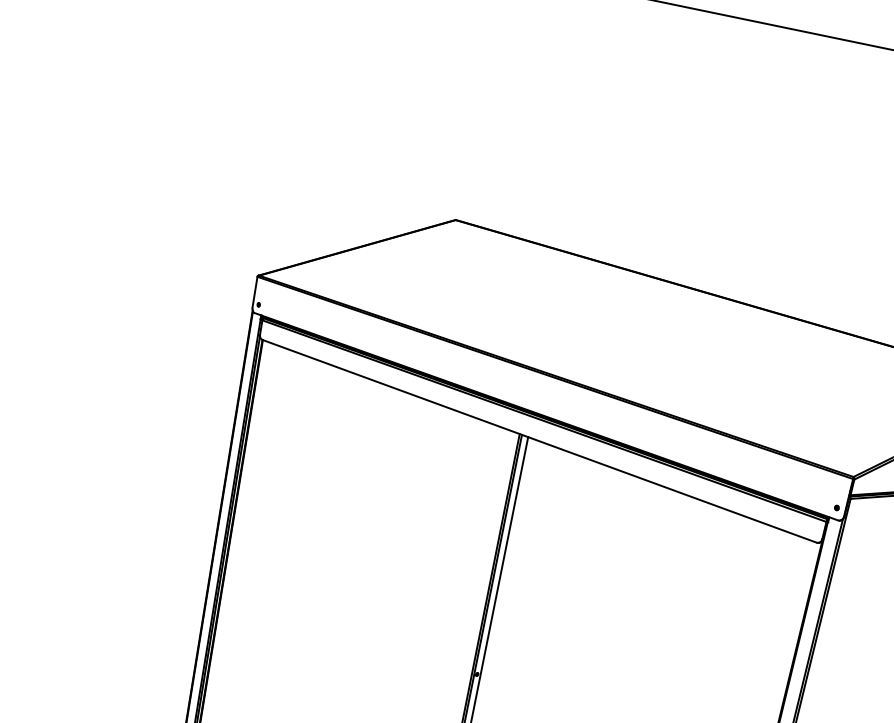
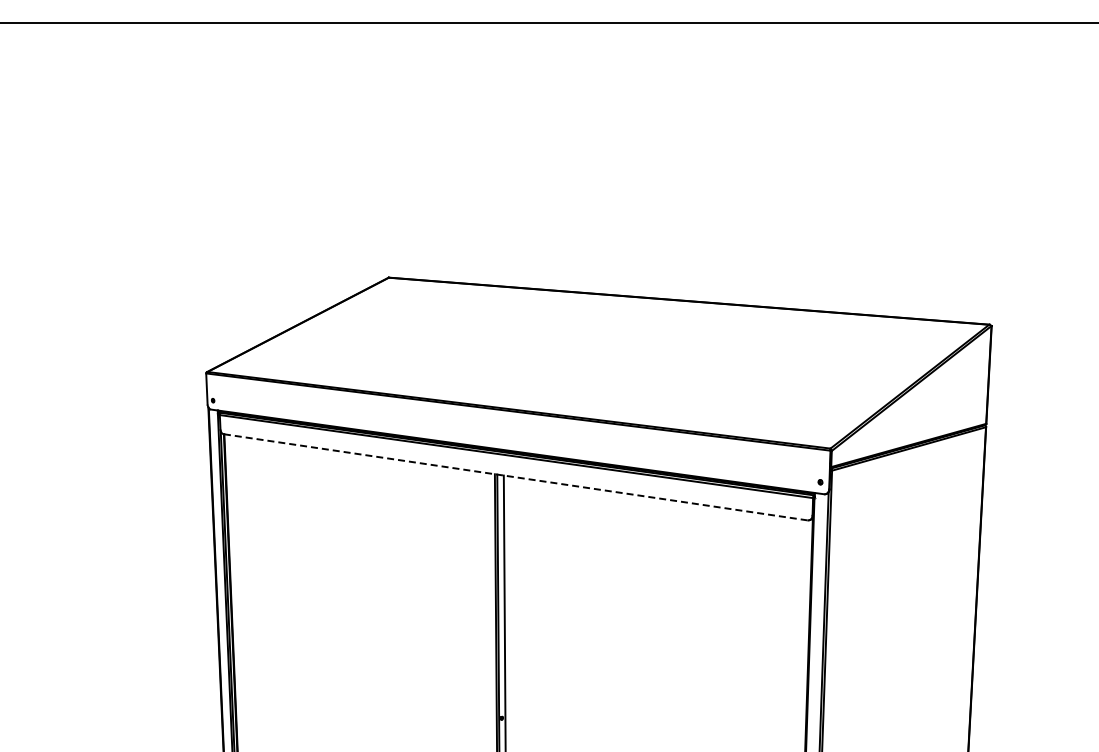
line: (539, 441) -> (515, 477), solid -> dashed

